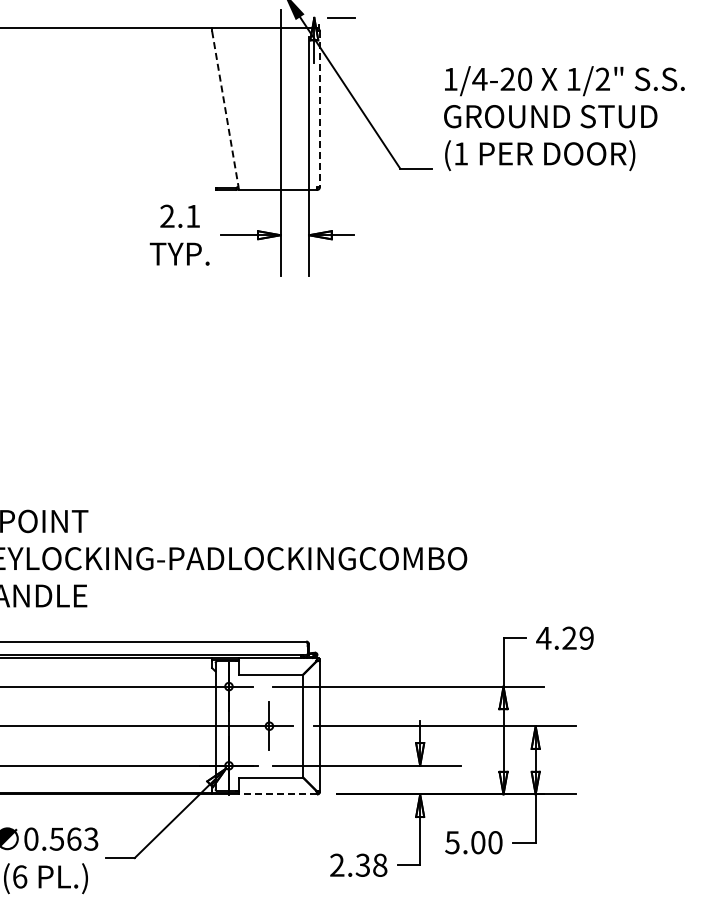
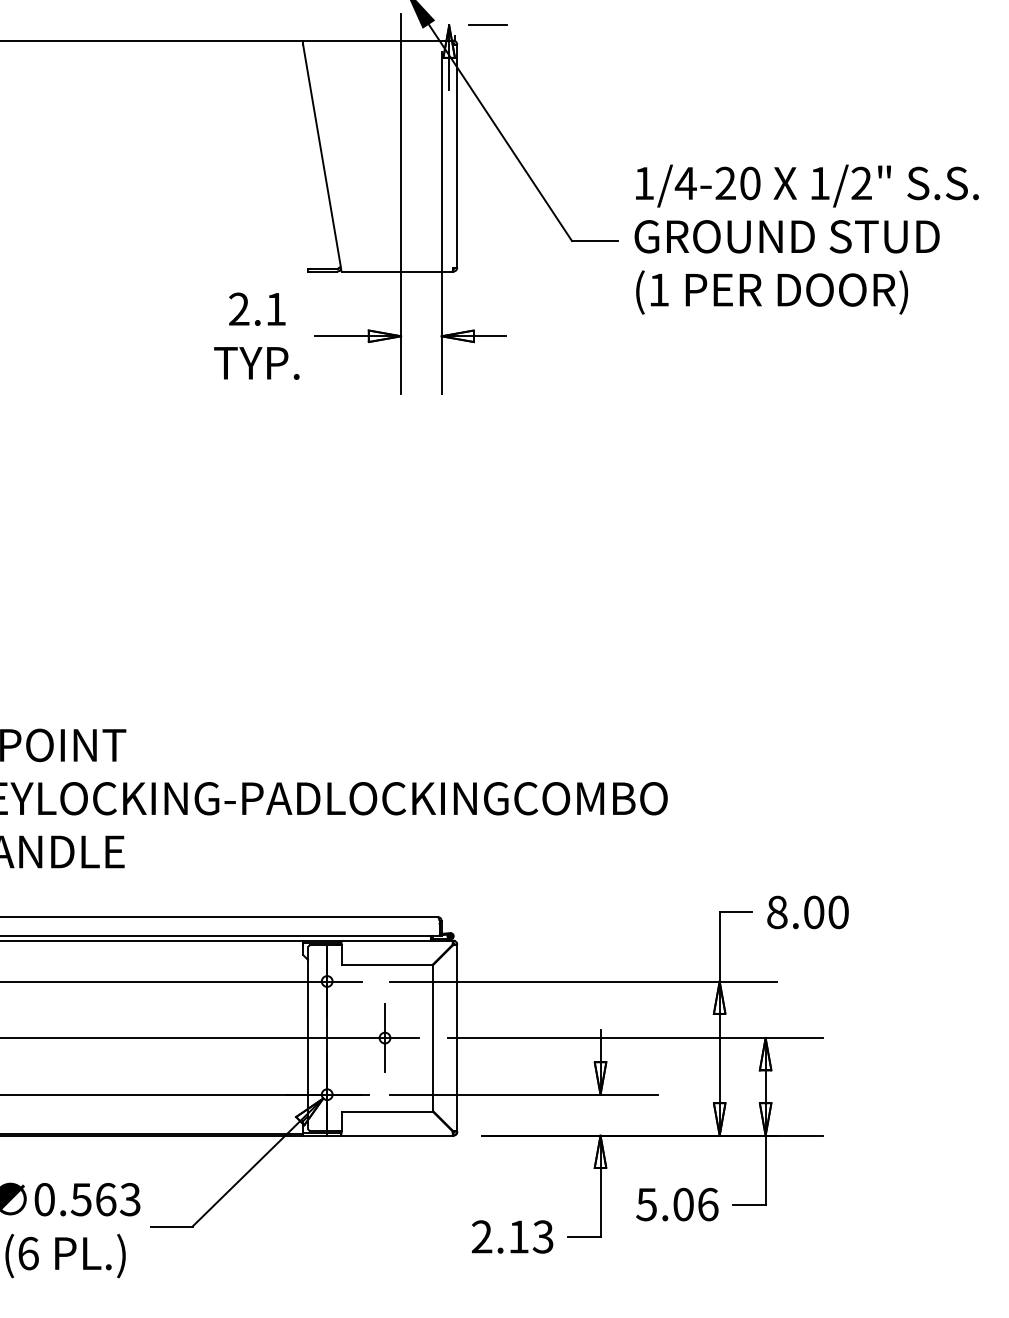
line: (225, 109) -> (322, 156), dashed -> solid
line: (319, 109) -> (456, 156), dashed -> solid
text: (564, 118) -> (806, 239), moved
text: (564, 637) -> (806, 911), 4.29 -> 8.00
line: (277, 794) -> (396, 1135), dashed -> solid
text: (495, 842) -> (708, 1204), 5.00 -> 5.06
text: (371, 864) -> (530, 1235), 2.38 -> 2.13

